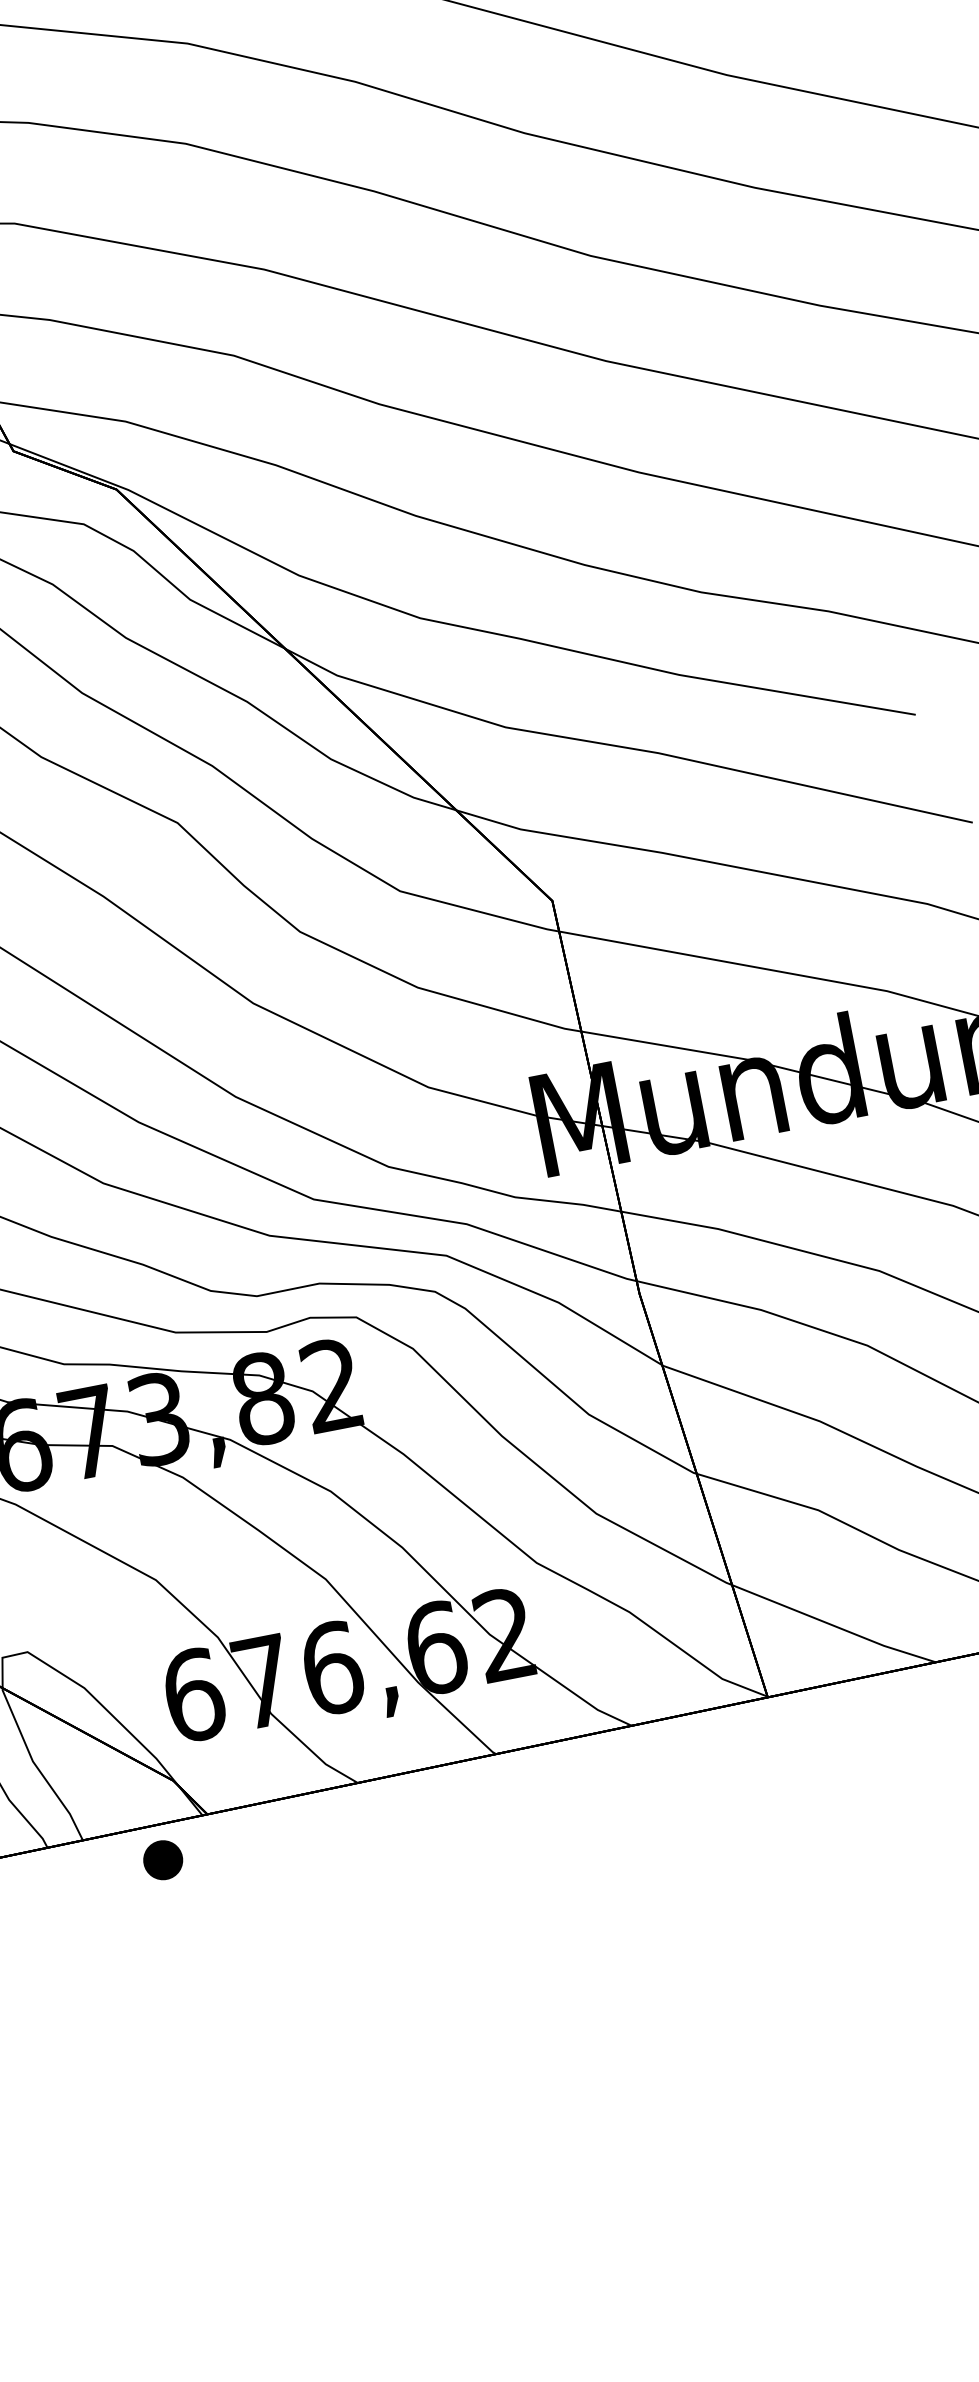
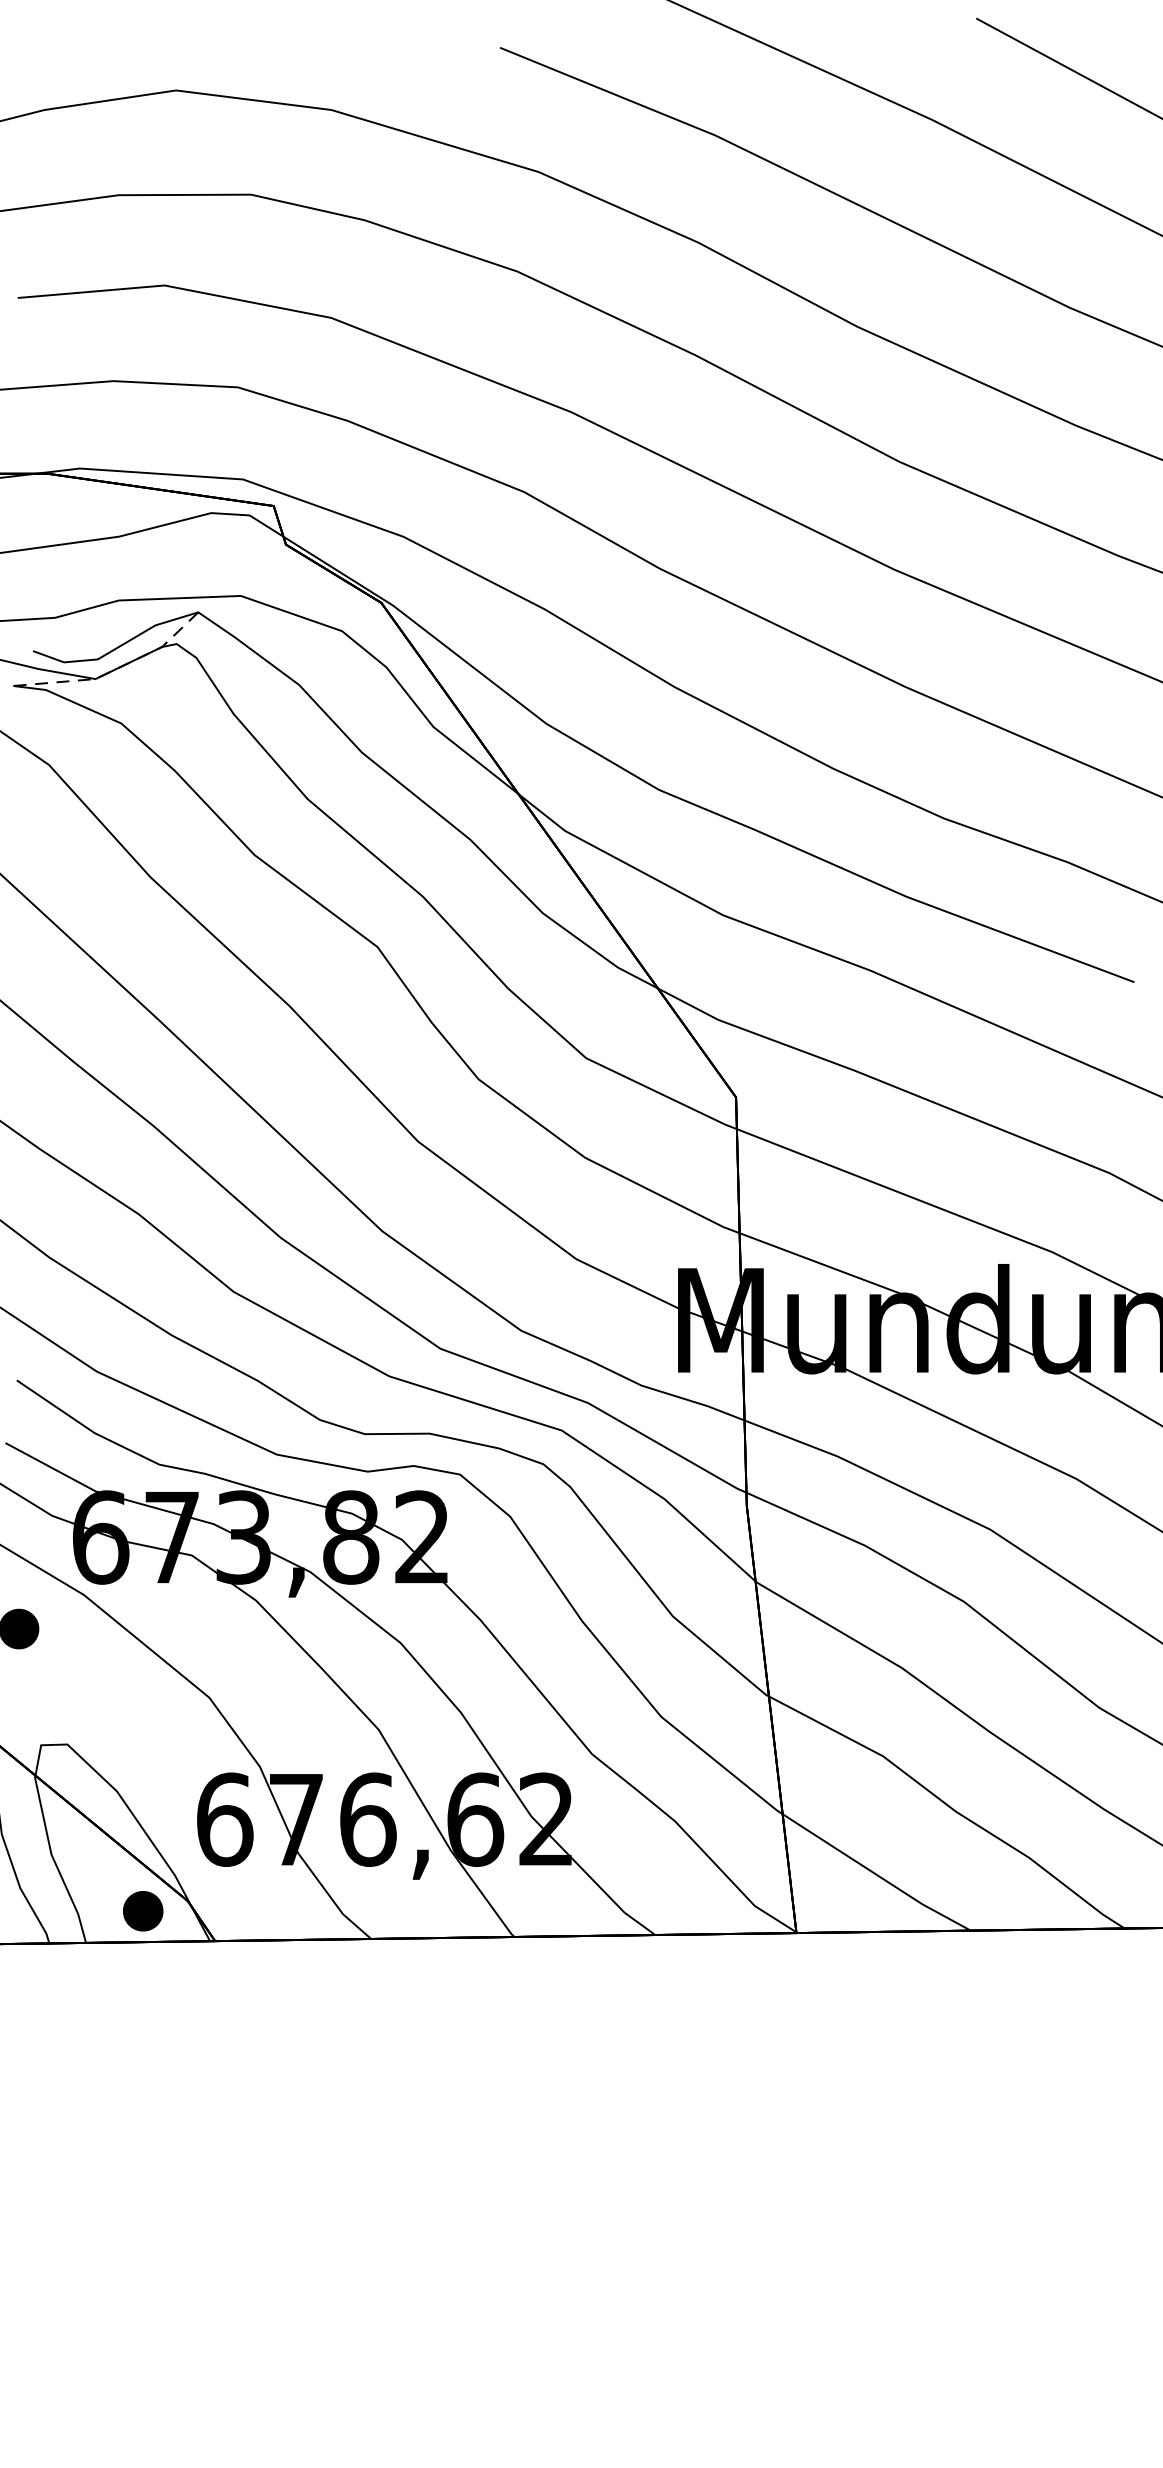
part: (163, 1860) -> (143, 1911), moved

